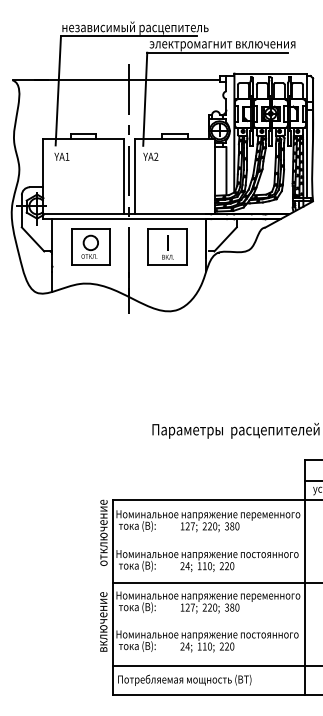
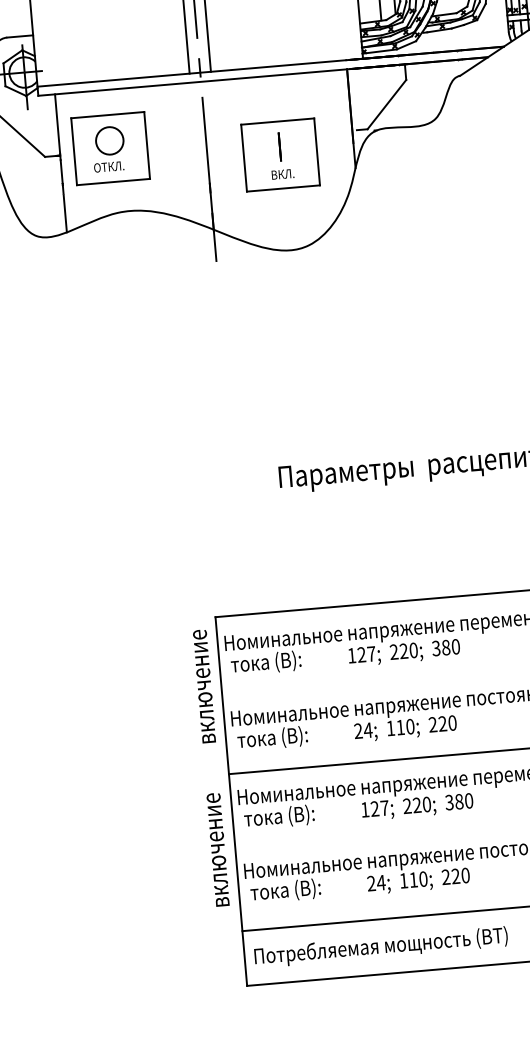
part: (90, 246) -> (109, 147), moved
part: (167, 246) -> (280, 154), moved
text: (103, 532) -> (203, 680), отключение -> включение

